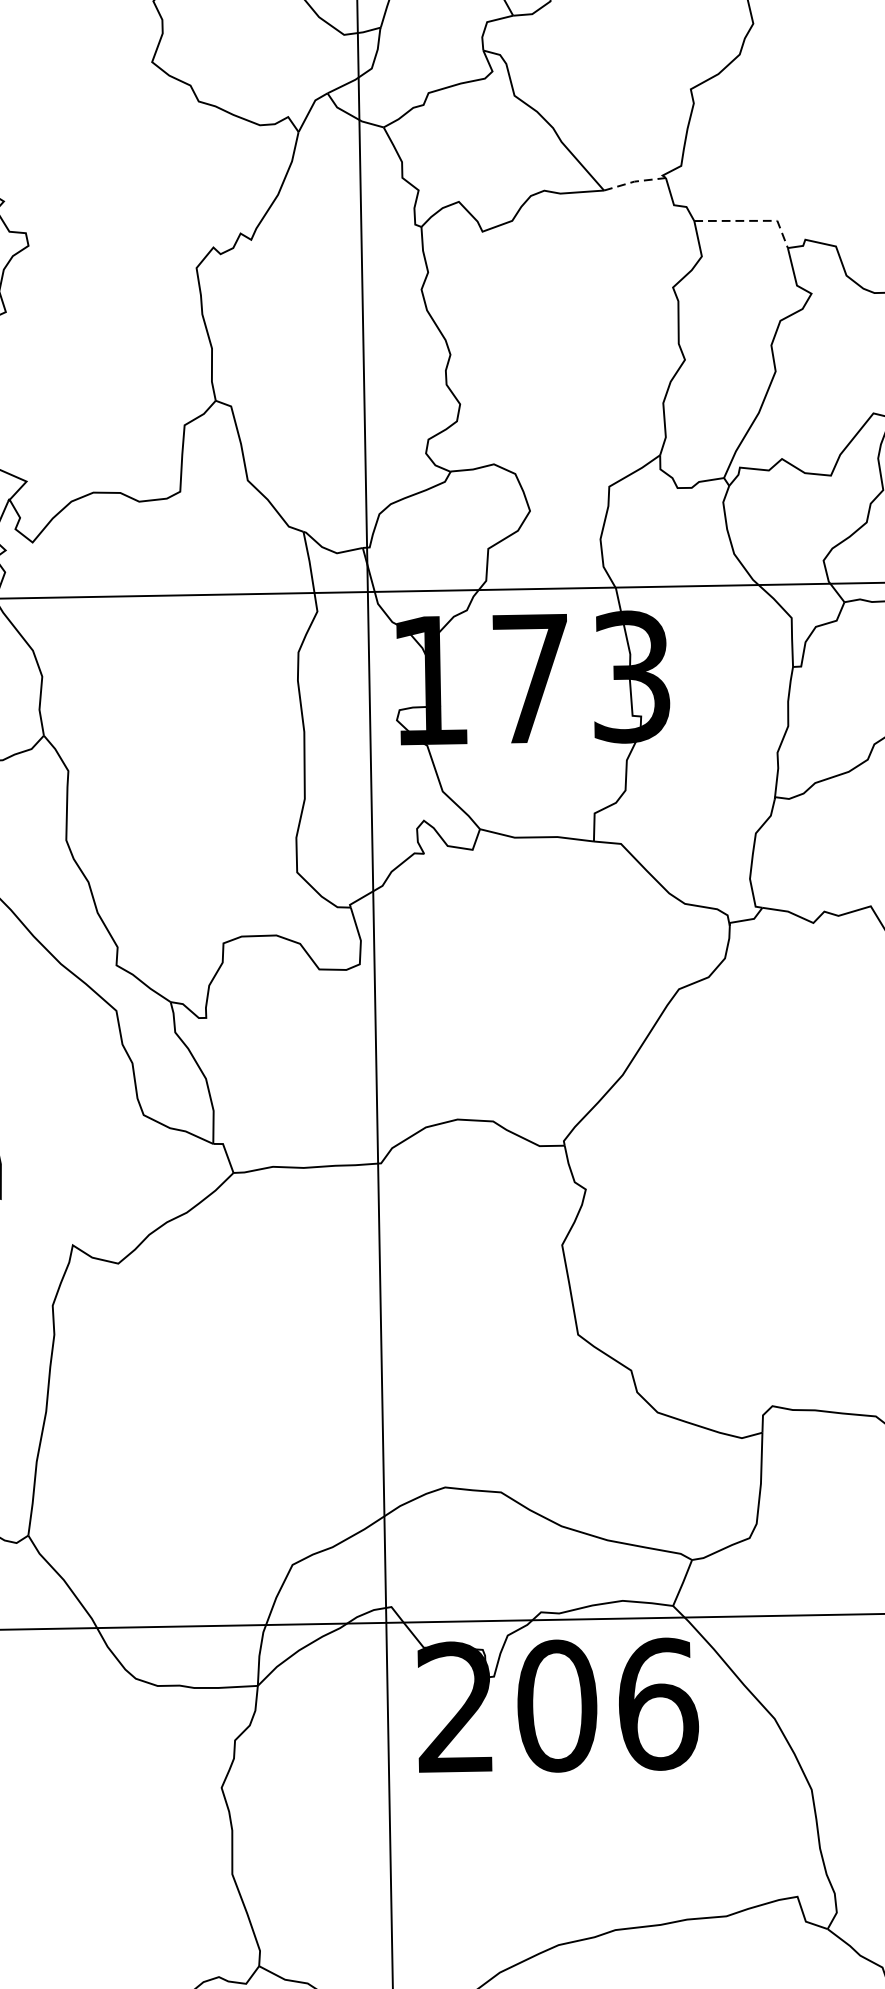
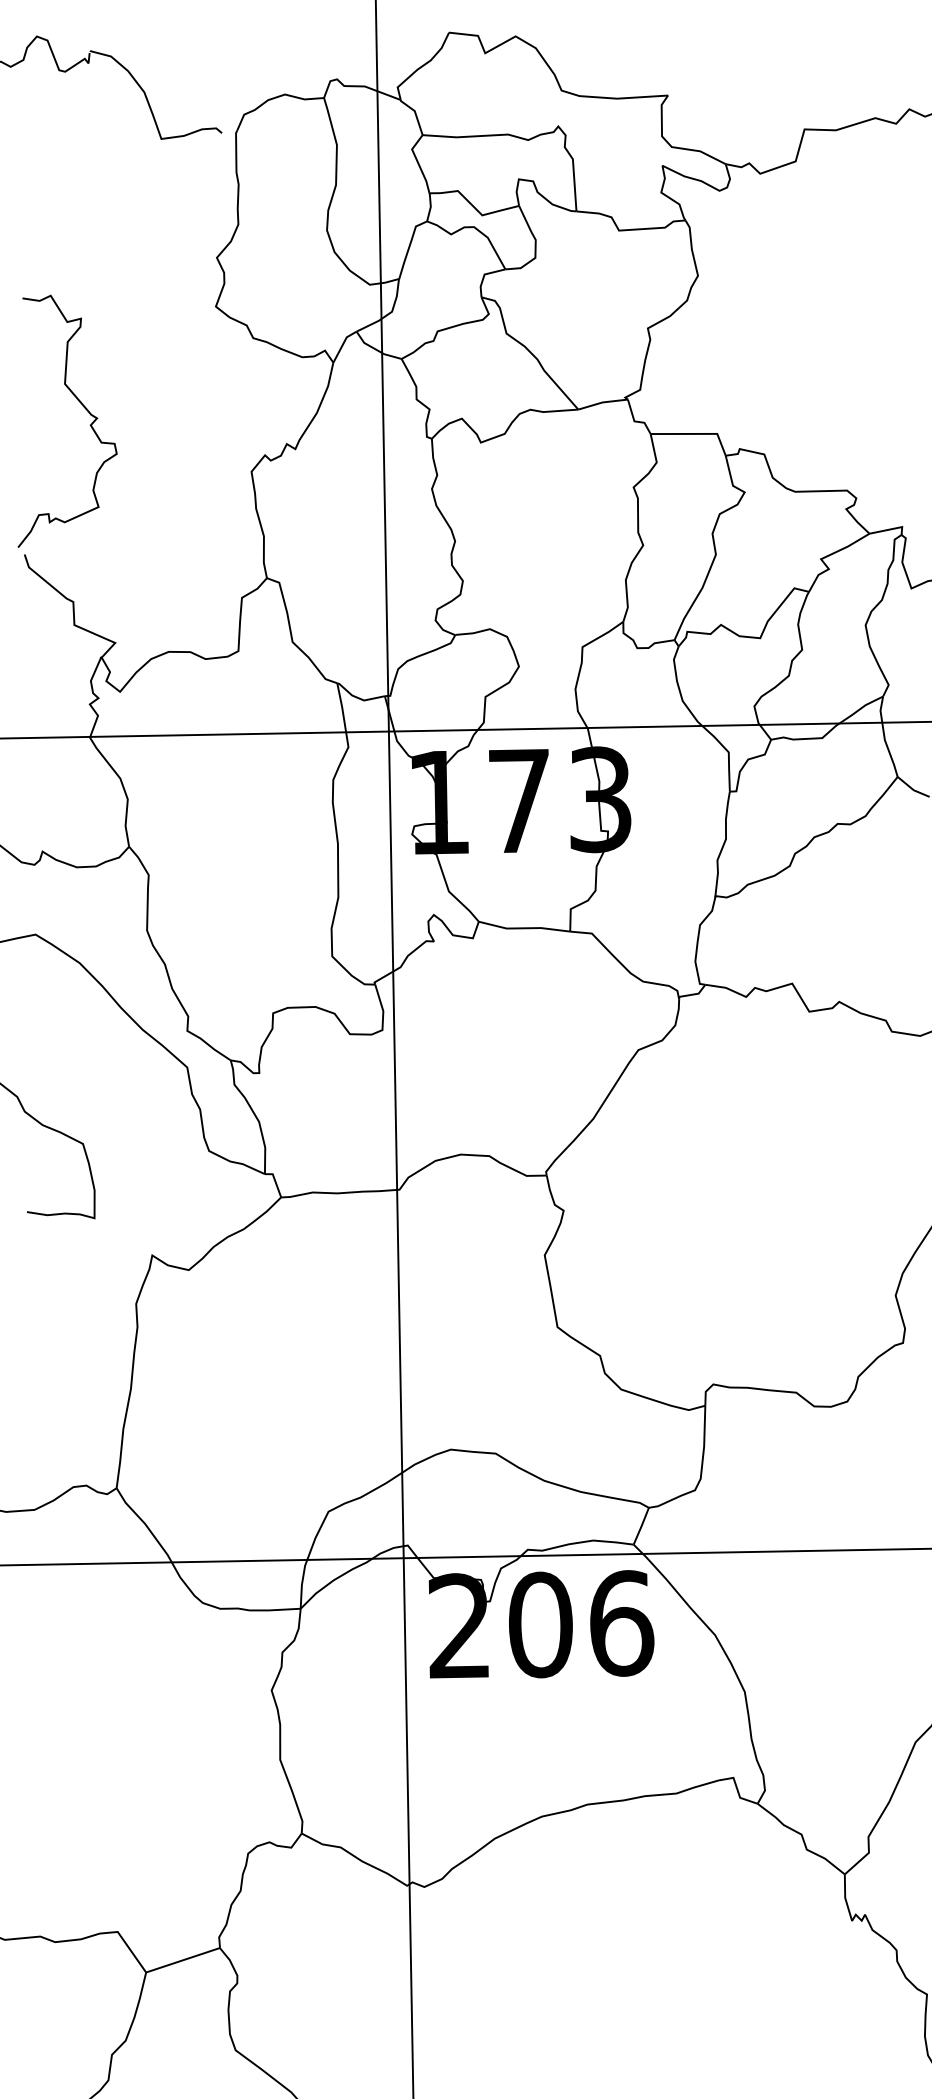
line: (634, 181) -> (602, 402), dashed -> solid
line: (751, 220) -> (696, 433), dashed -> solid

